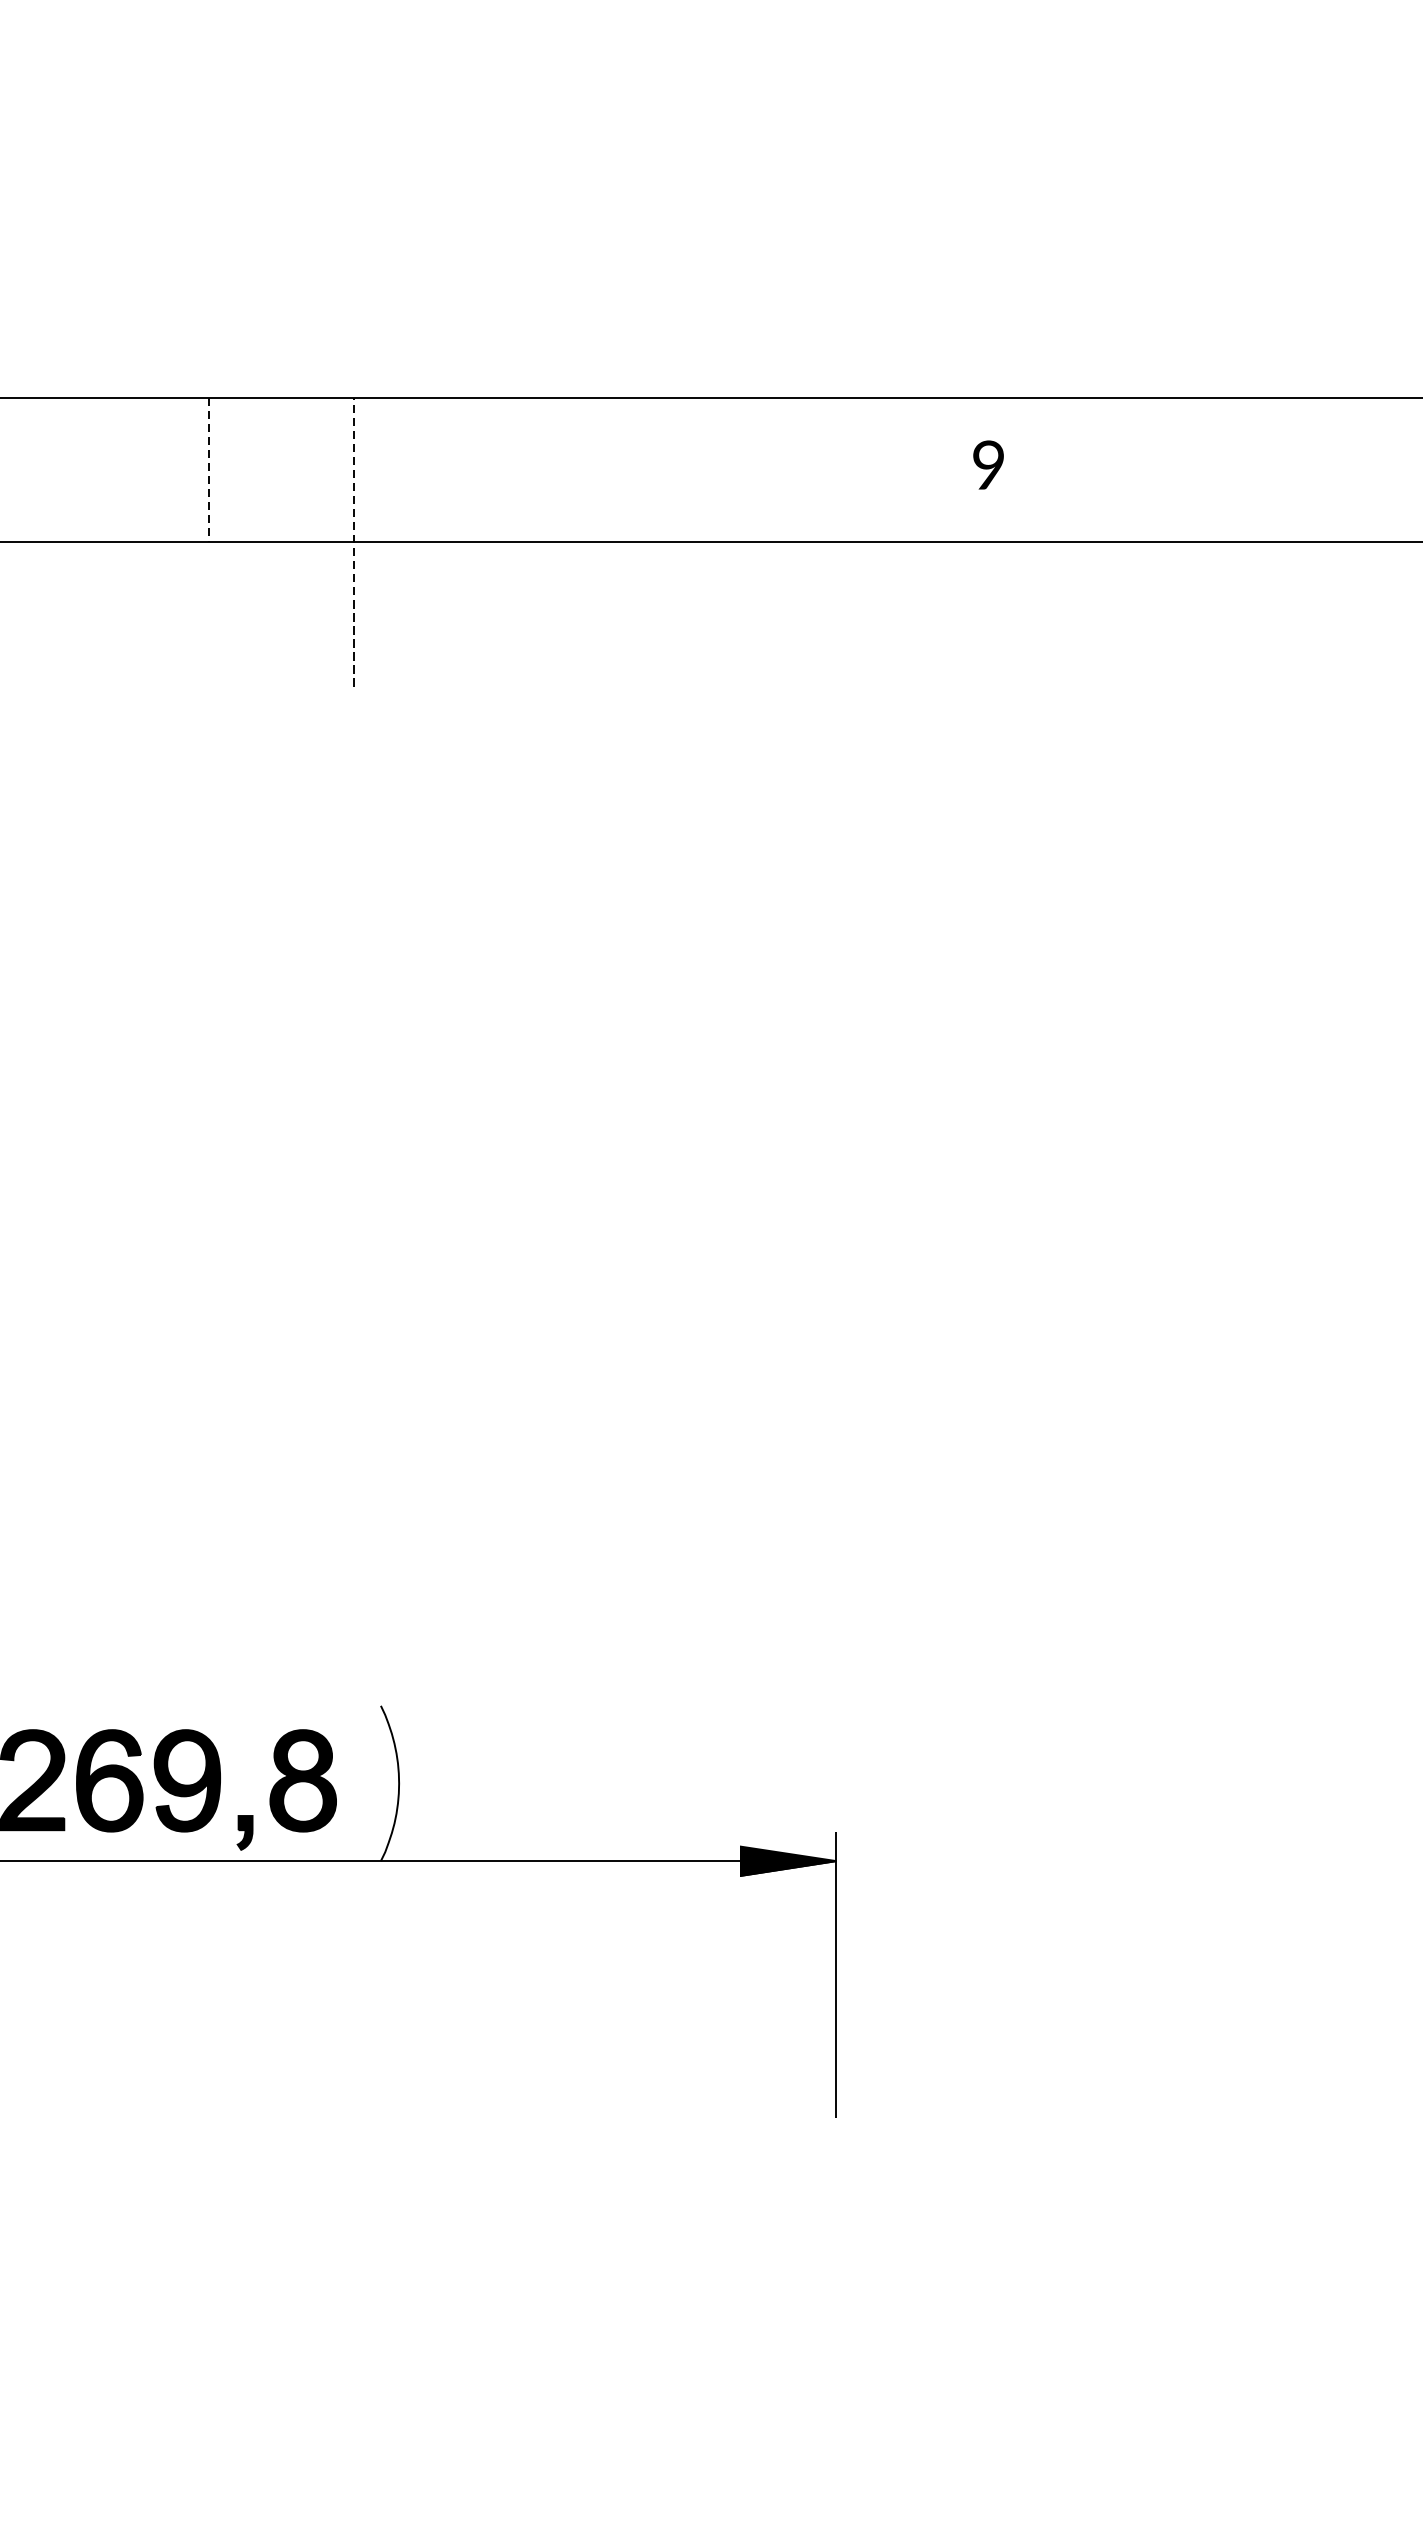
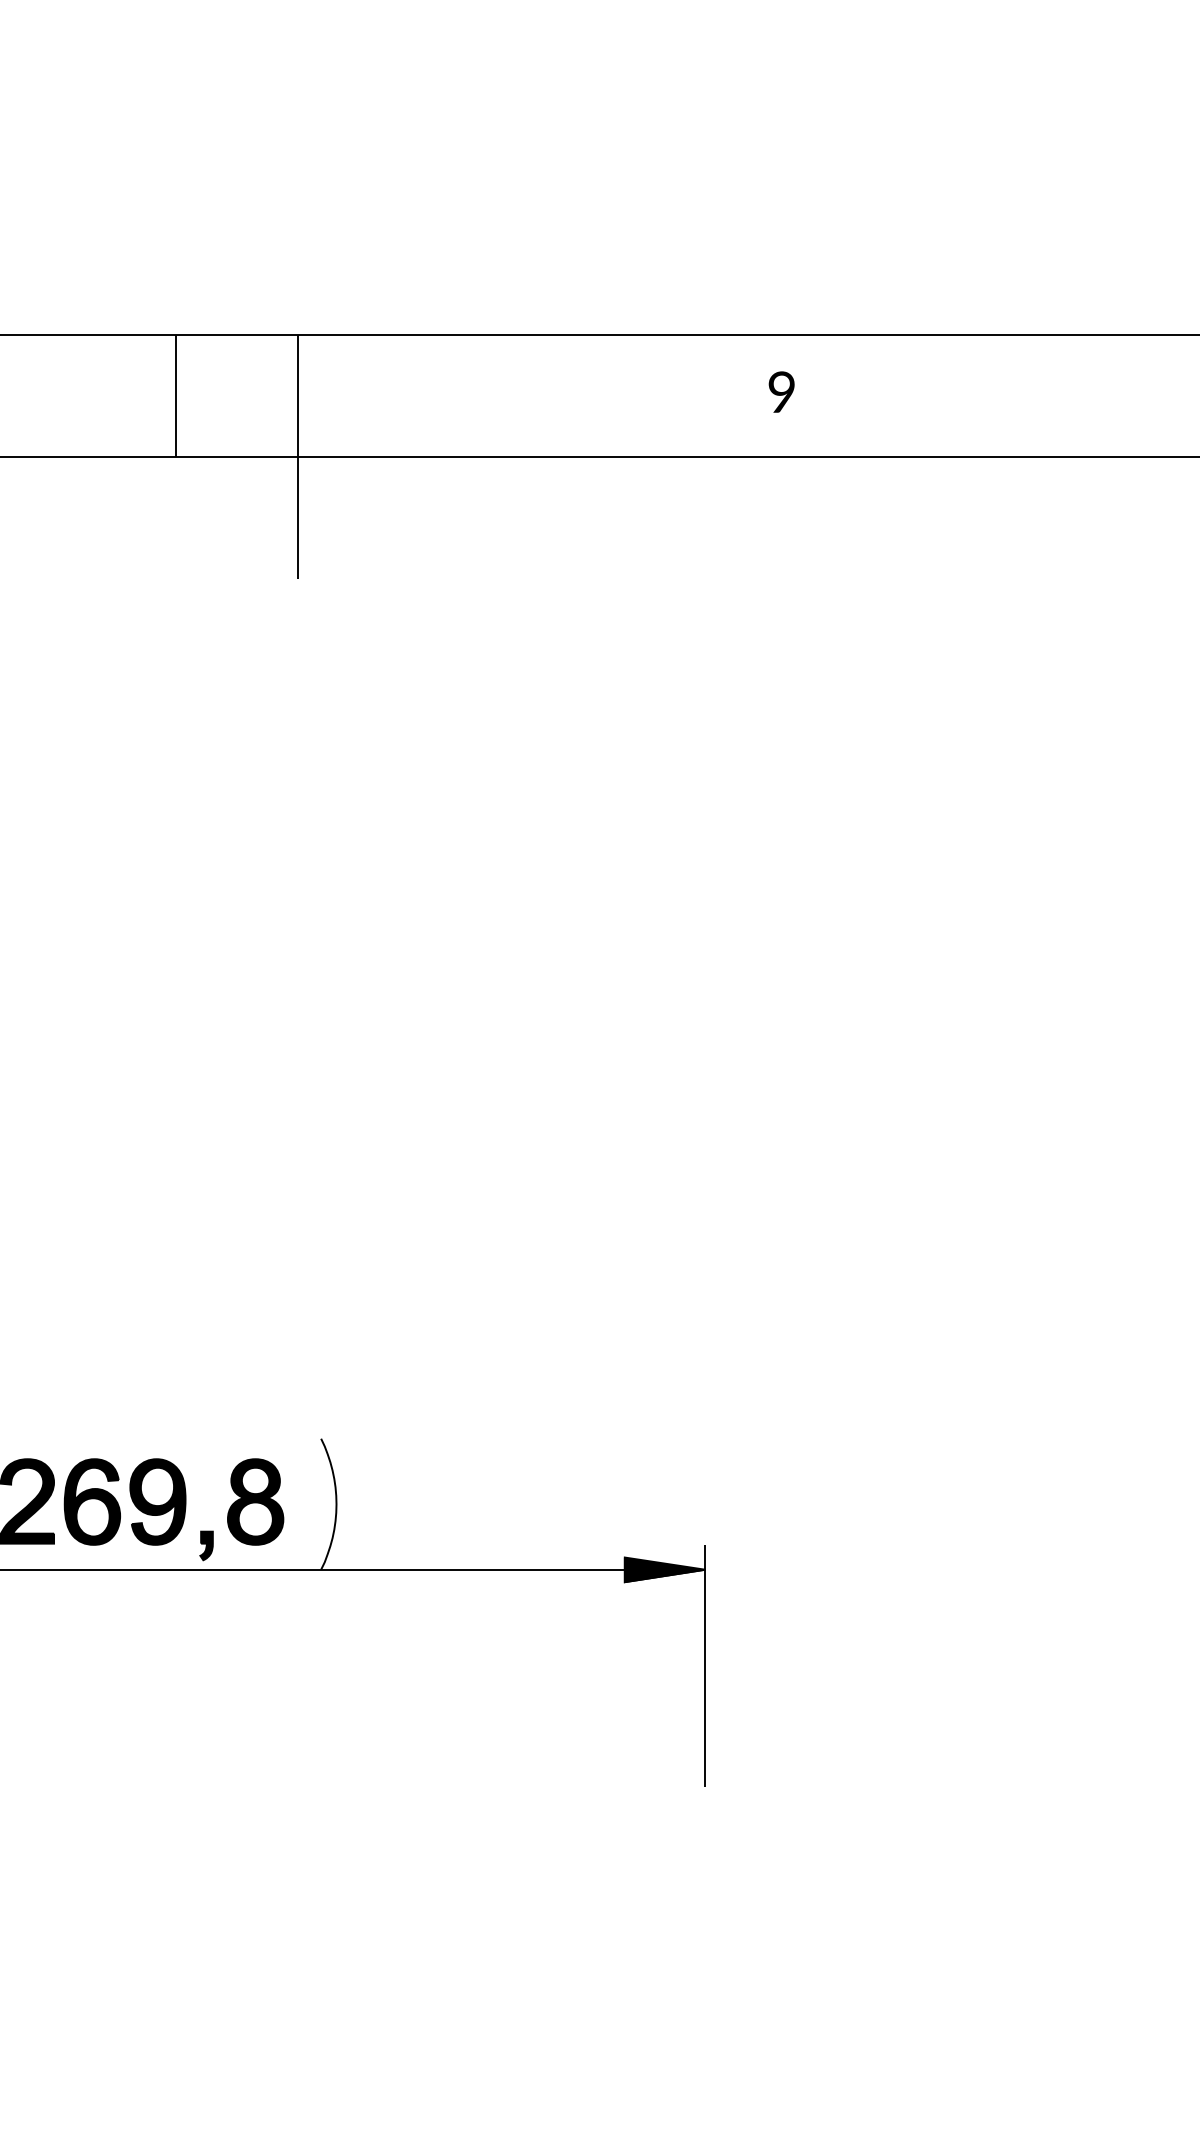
text: (988, 464) -> (781, 391), moved
line: (209, 470) -> (176, 396), dashed -> solid
line: (354, 542) -> (298, 457), dashed -> solid

